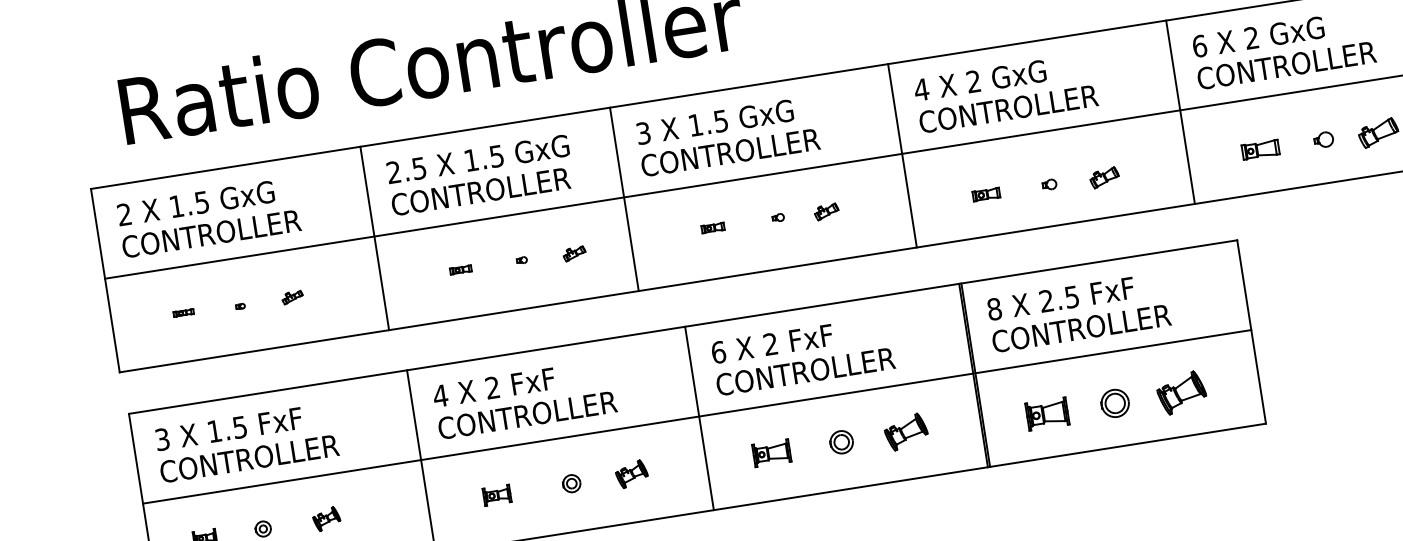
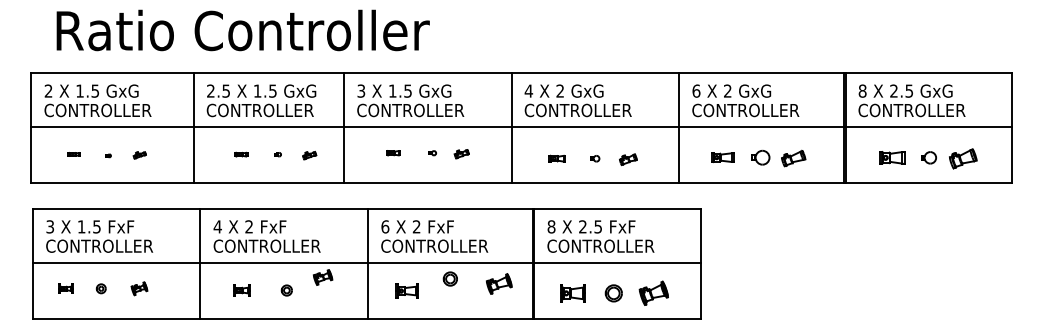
part: (1323, 139) -> (760, 157), size x1.6
part: (906, 431) -> (499, 283), moved
part: (840, 441) -> (449, 278), moved
part: (632, 474) -> (323, 277), moved

